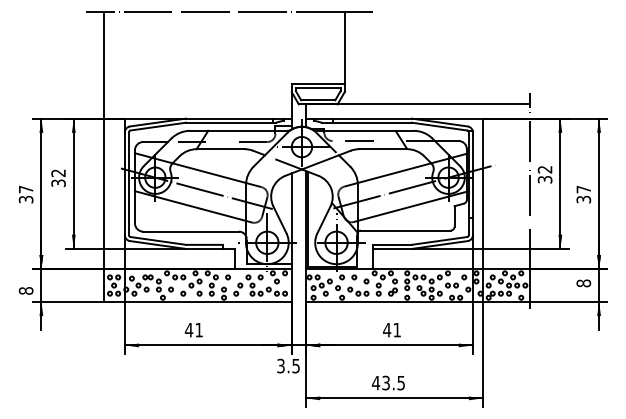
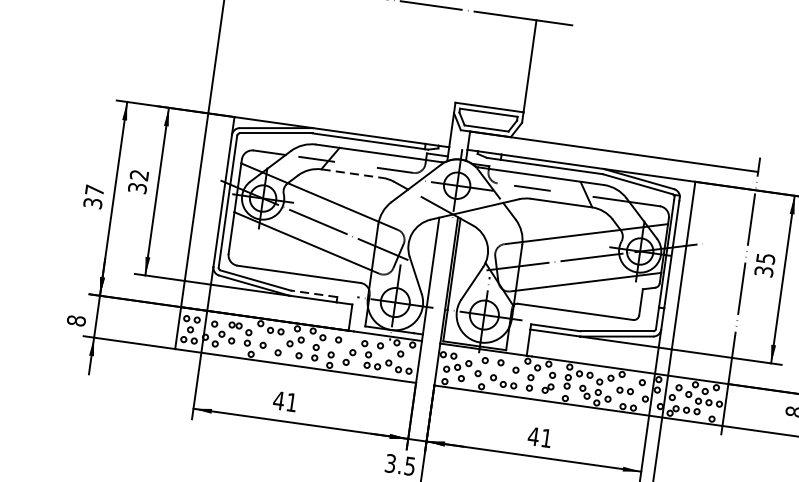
line: (220, 149) -> (351, 174), solid -> dashed
text: (544, 169) -> (765, 258), 32 -> 35
line: (203, 244) -> (312, 293), solid -> dashed

